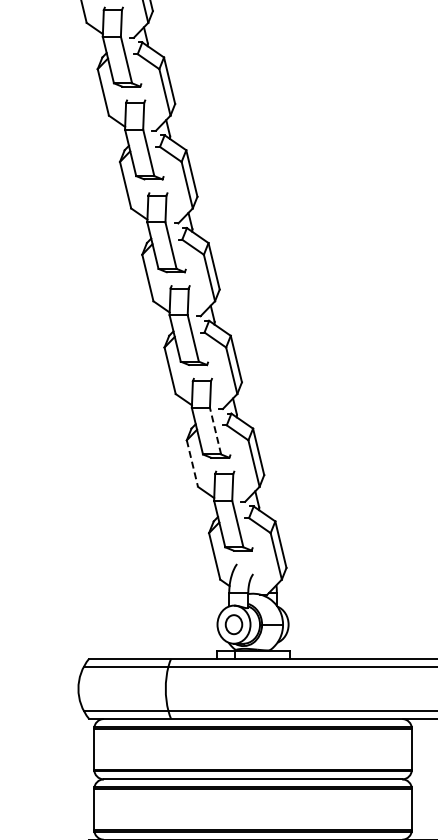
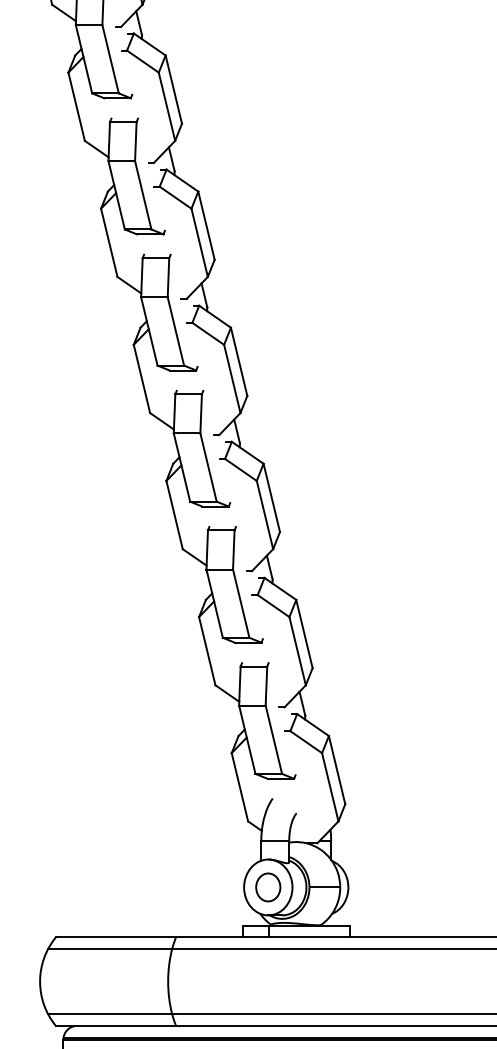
line: (215, 431) -> (241, 604), dashed -> solid
line: (192, 463) -> (207, 651), dashed -> solid

